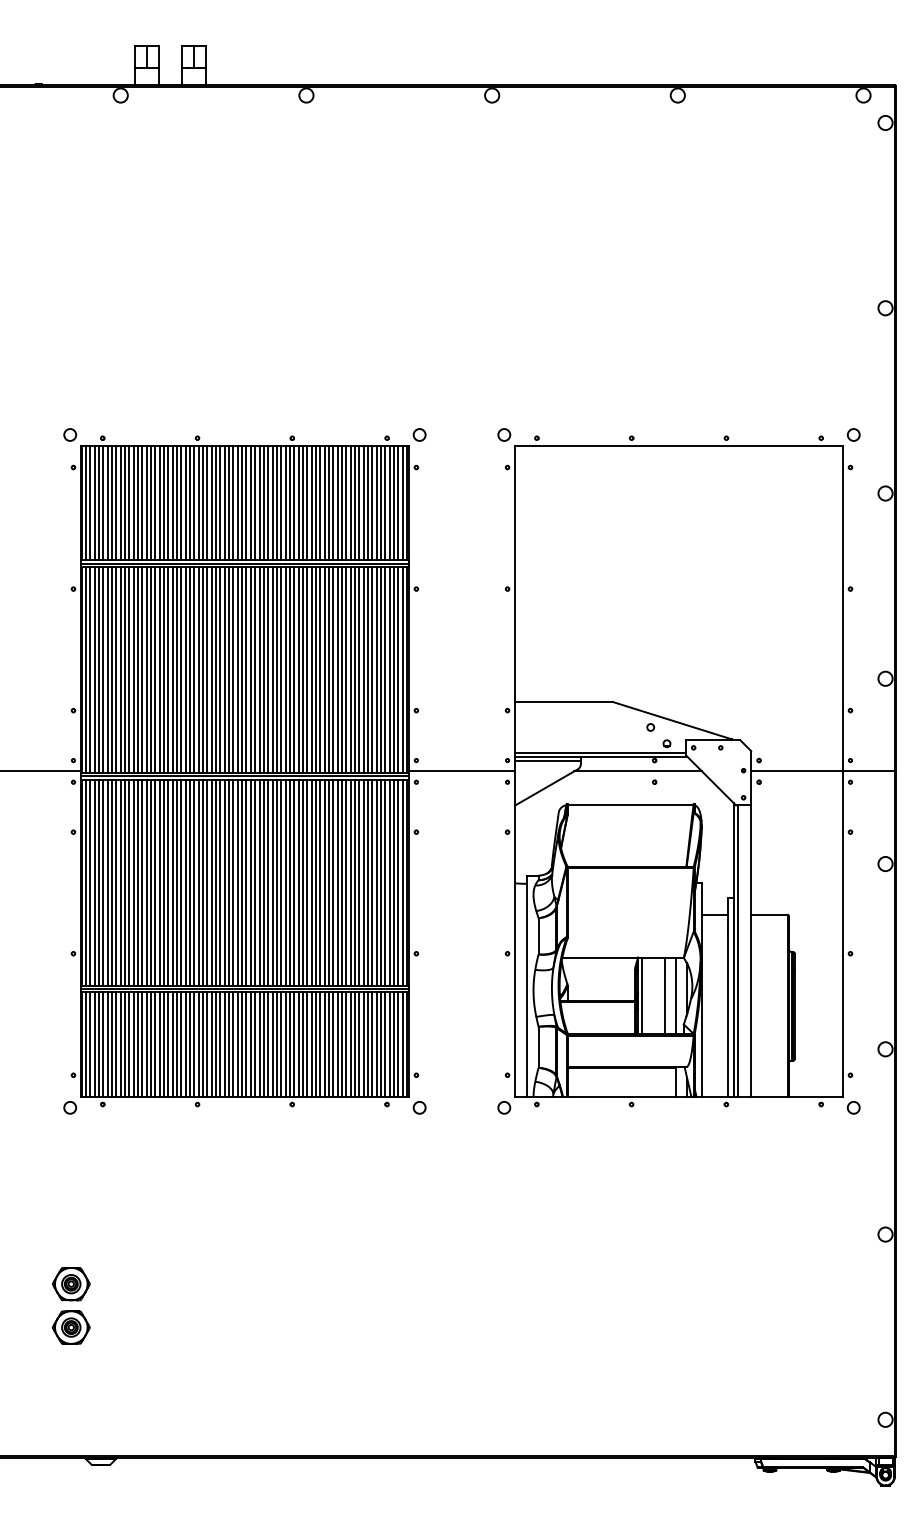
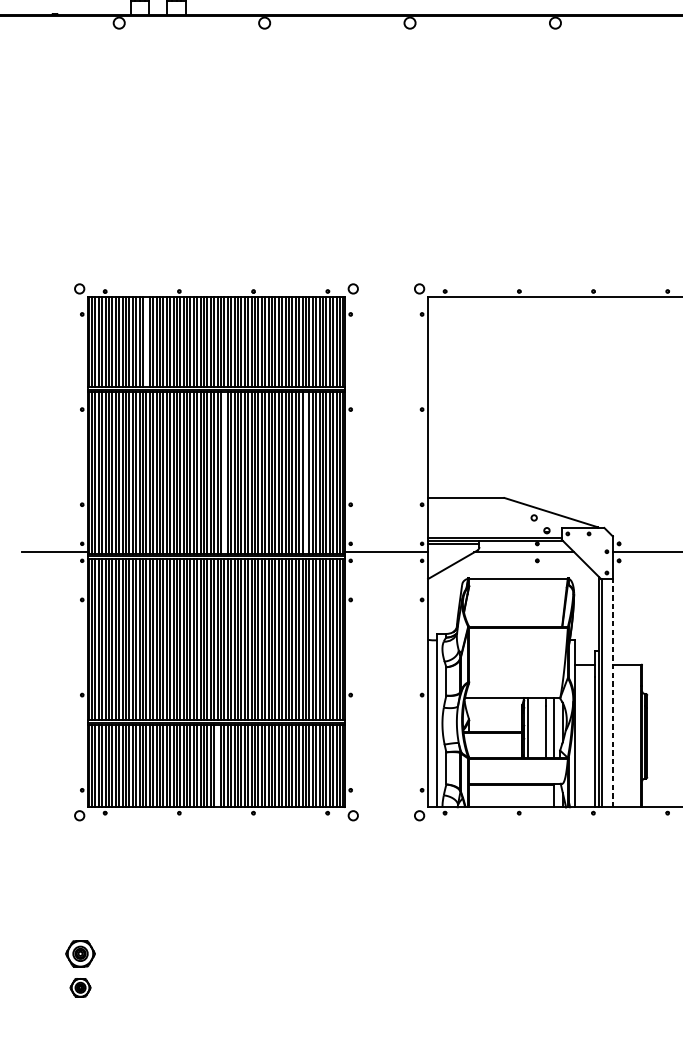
line: (155, 502) -> (146, 341), removed
line: (255, 669) -> (224, 472), removed
line: (359, 669) -> (306, 472), removed
line: (751, 951) -> (613, 693), solid -> dashed
line: (246, 1044) -> (217, 766), removed
part: (71, 1327) -> (80, 987), size x0.7

